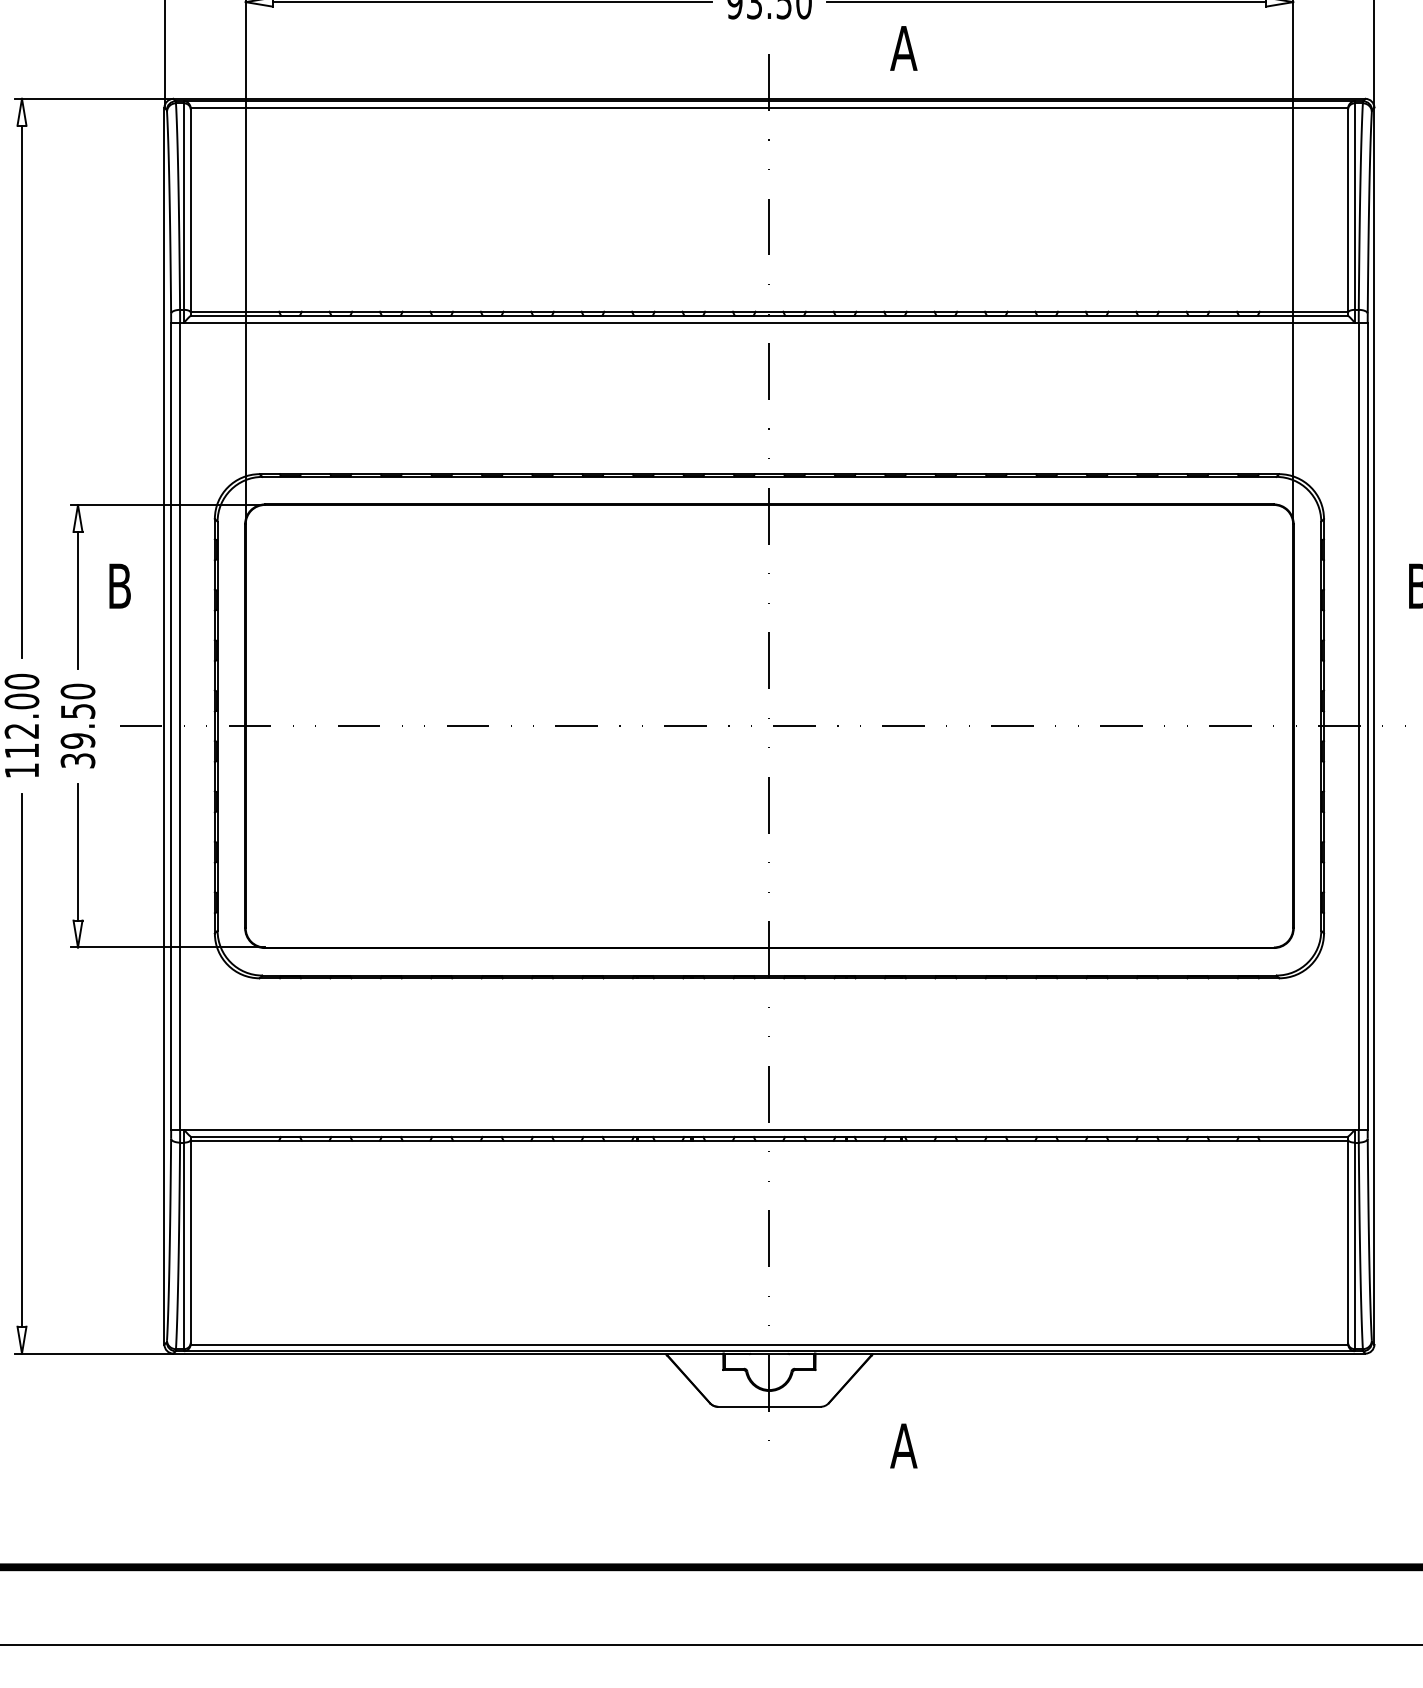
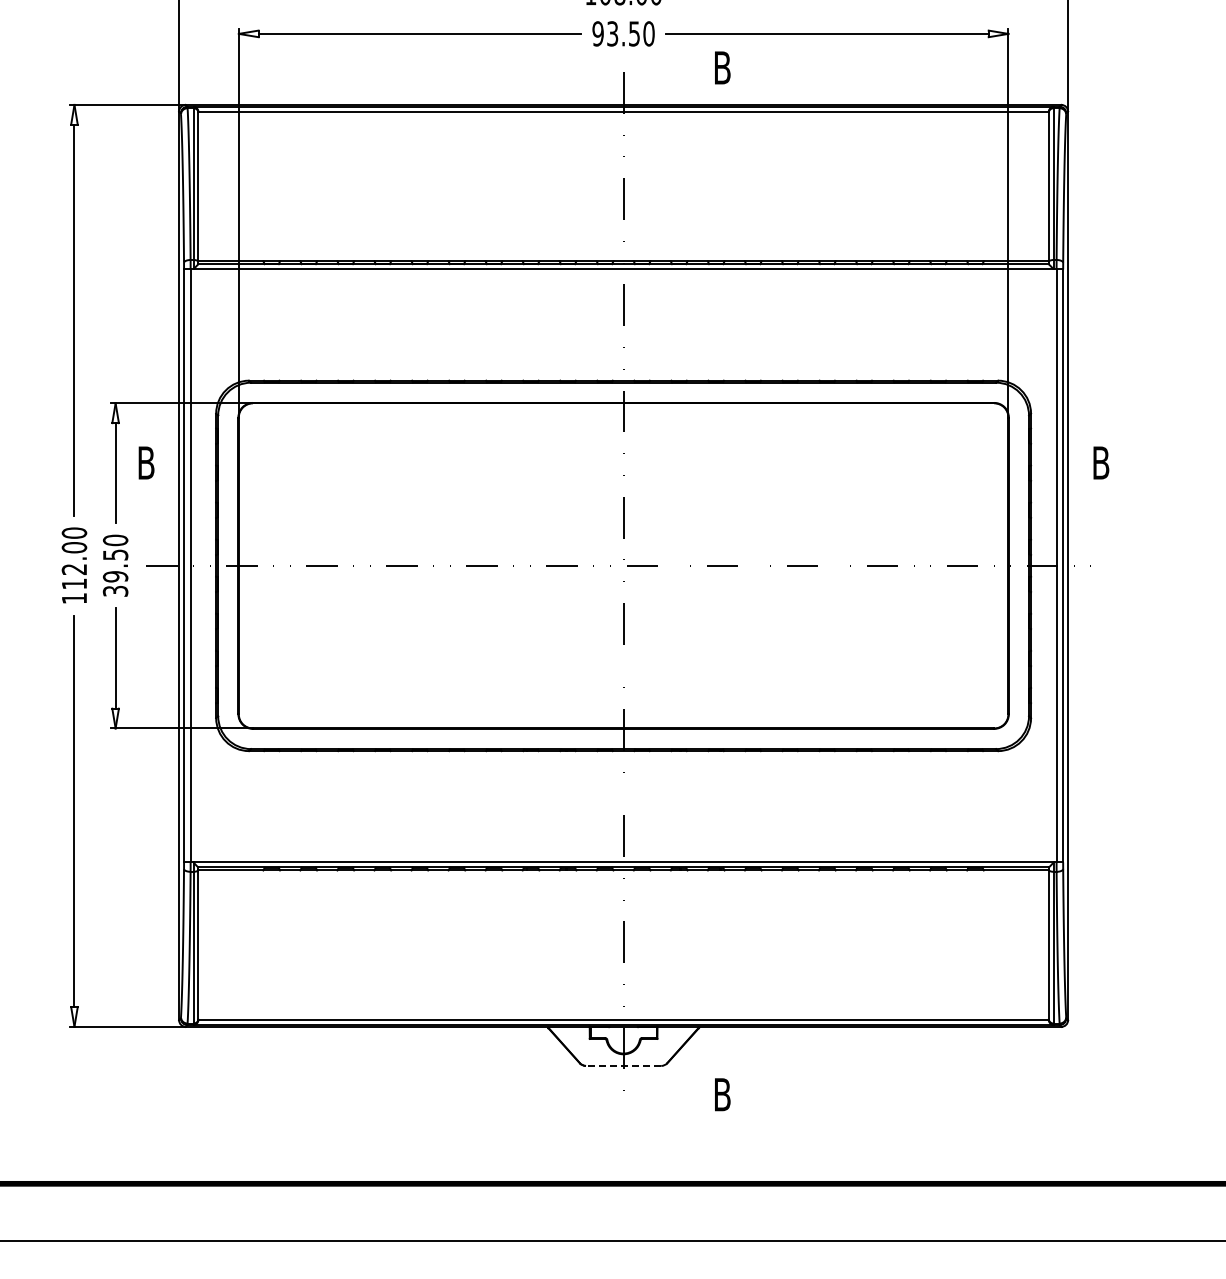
text: (904, 47) -> (722, 67), A -> B
line: (769, 1406) -> (623, 1065), solid -> dashed
text: (904, 1445) -> (722, 1094), A -> B

